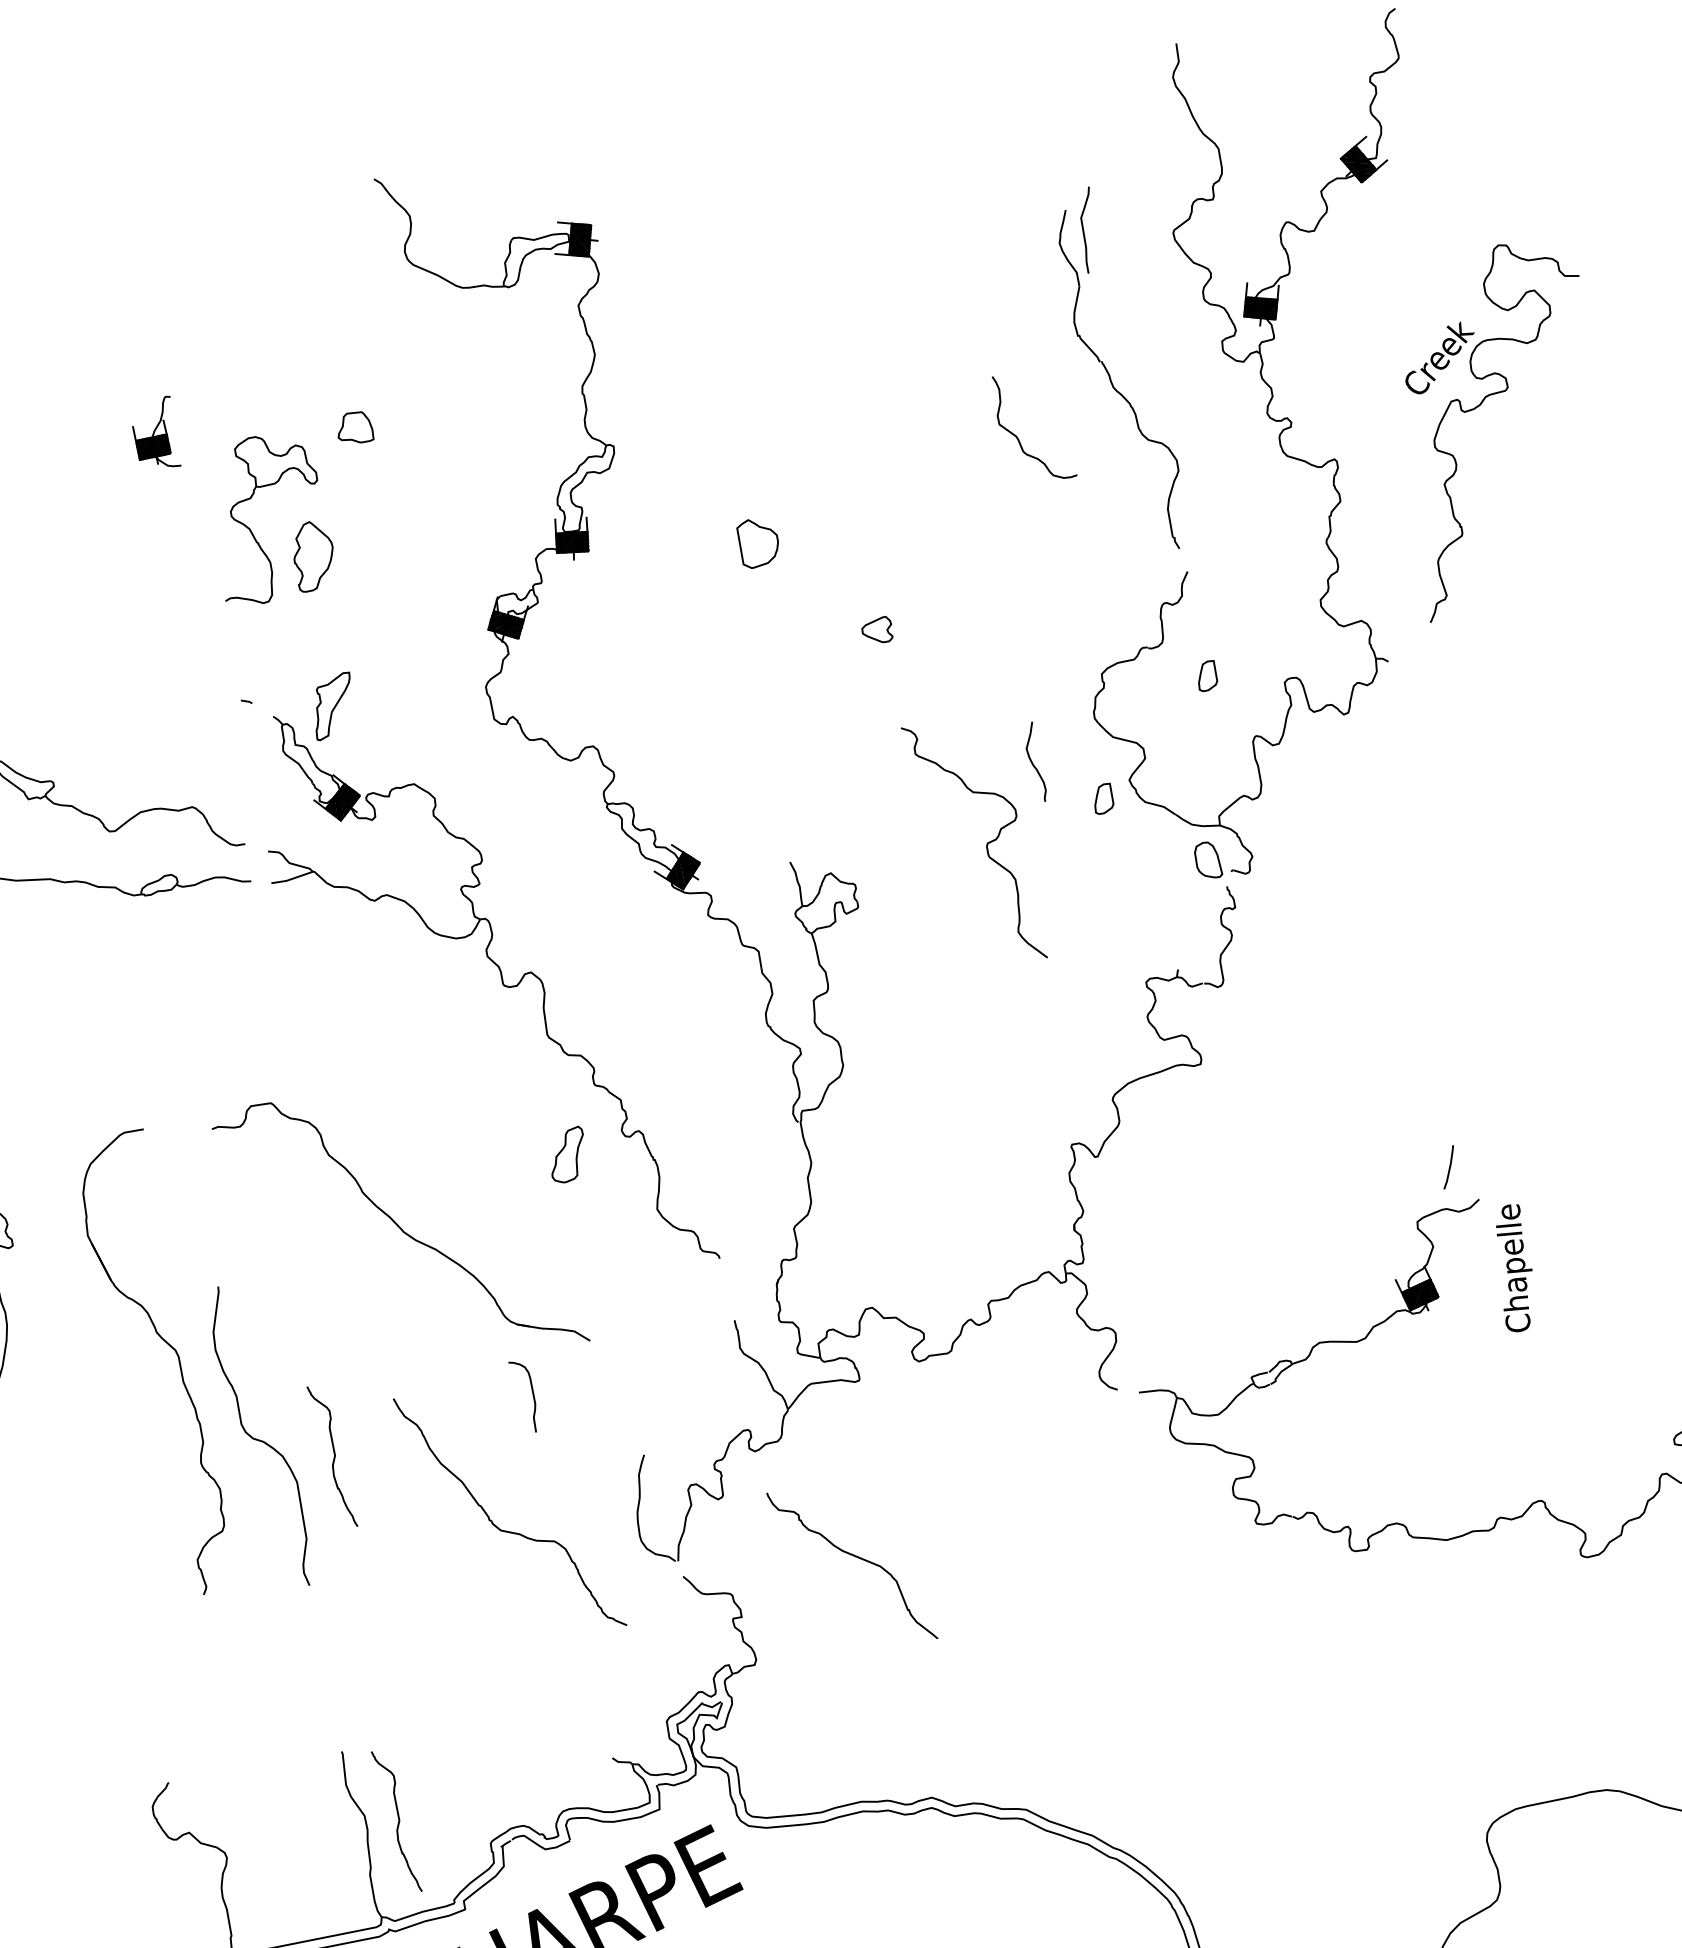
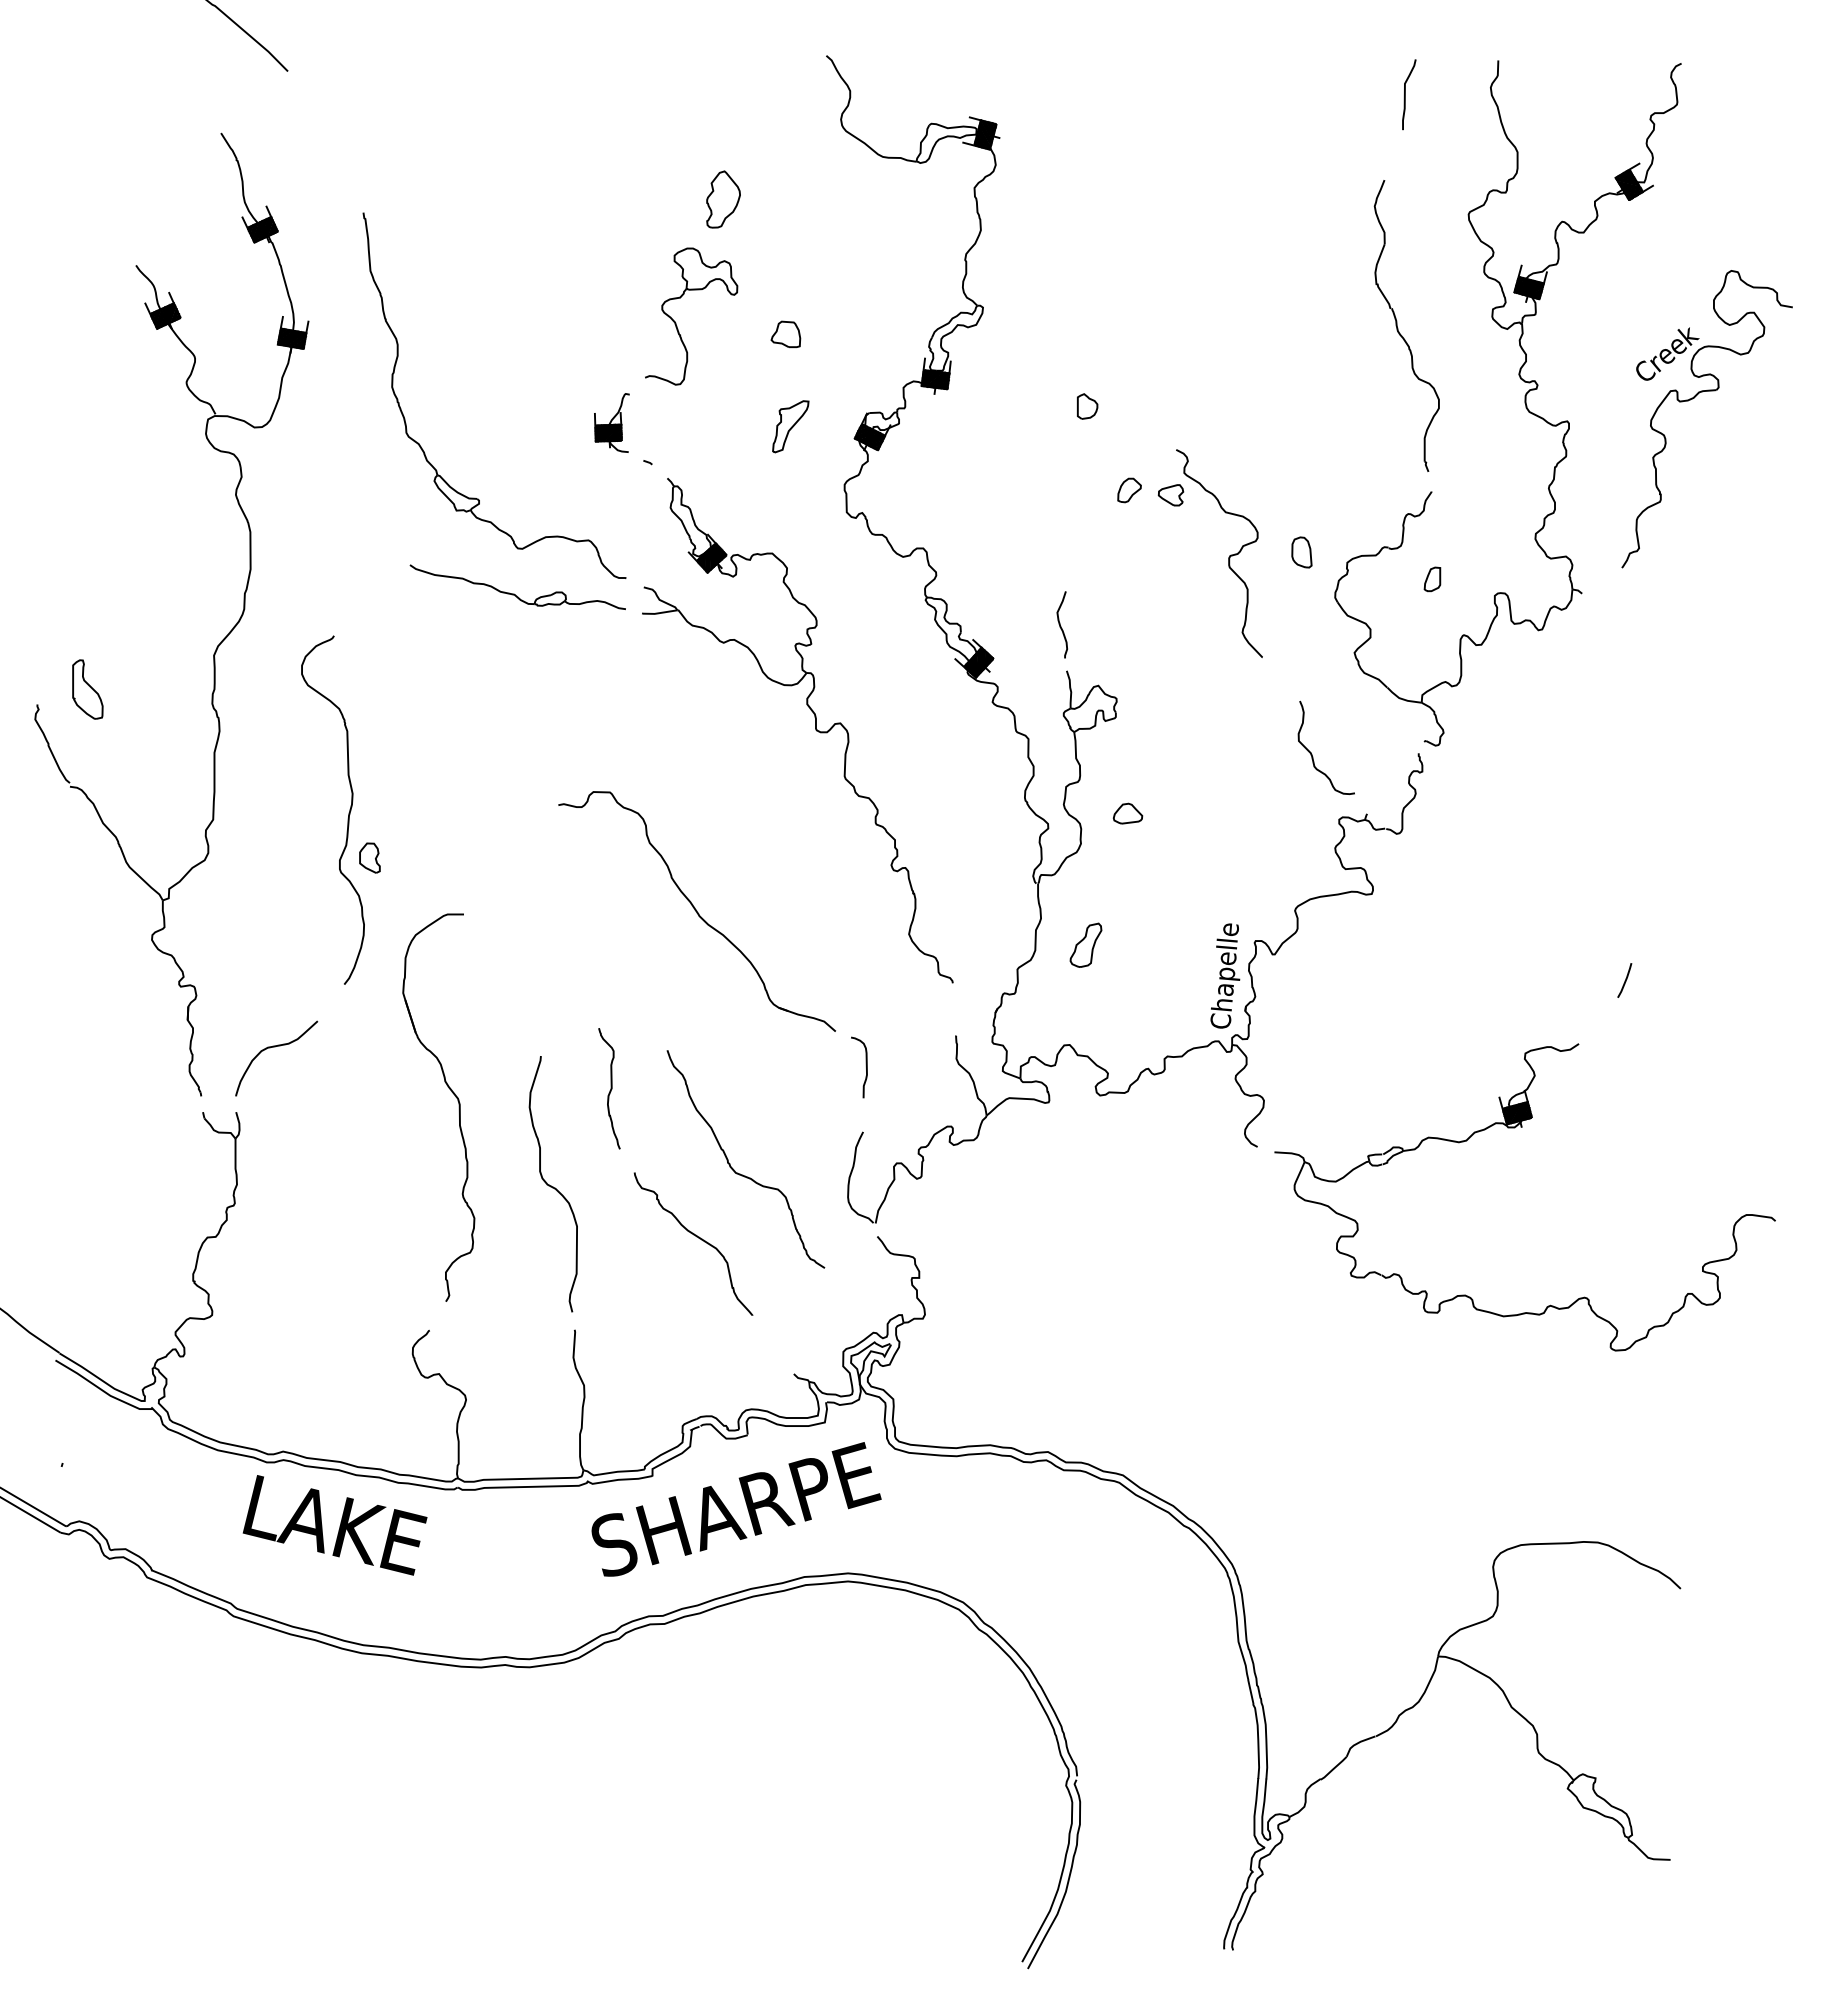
curve: (1084, 230) -> (1405, 94), moved
part: (354, 428) -> (785, 334), moved
part: (154, 433) -> (611, 422), moved
curve: (1018, 437) -> (1312, 754), moved
part: (759, 542) -> (1087, 406), size x0.62
part: (313, 555) -> (723, 199), moved
part: (826, 633) -> (1129, 490), added
part: (332, 706) -> (790, 426), moved
curve: (1032, 762) -> (1060, 624), moved
part: (1103, 799) -> (1330, 664), removed
curve: (985, 845) -> (1228, 557), moved
part: (1207, 860) -> (1301, 552), moved
part: (892, 1019) -> (1127, 813), added
part: (566, 1154) -> (1085, 944), moved
line: (1448, 1167) -> (1624, 980), moved
text: (1514, 1267) -> (1225, 975), moved
part: (172, 1349) -> (455, 1097), moved
curve: (531, 1394) -> (865, 1066), moved
curve: (258, 1438) -> (551, 1185), moved
curve: (854, 1557) -> (696, 1237), moved
curve: (397, 1821) -> (610, 1394), removed

